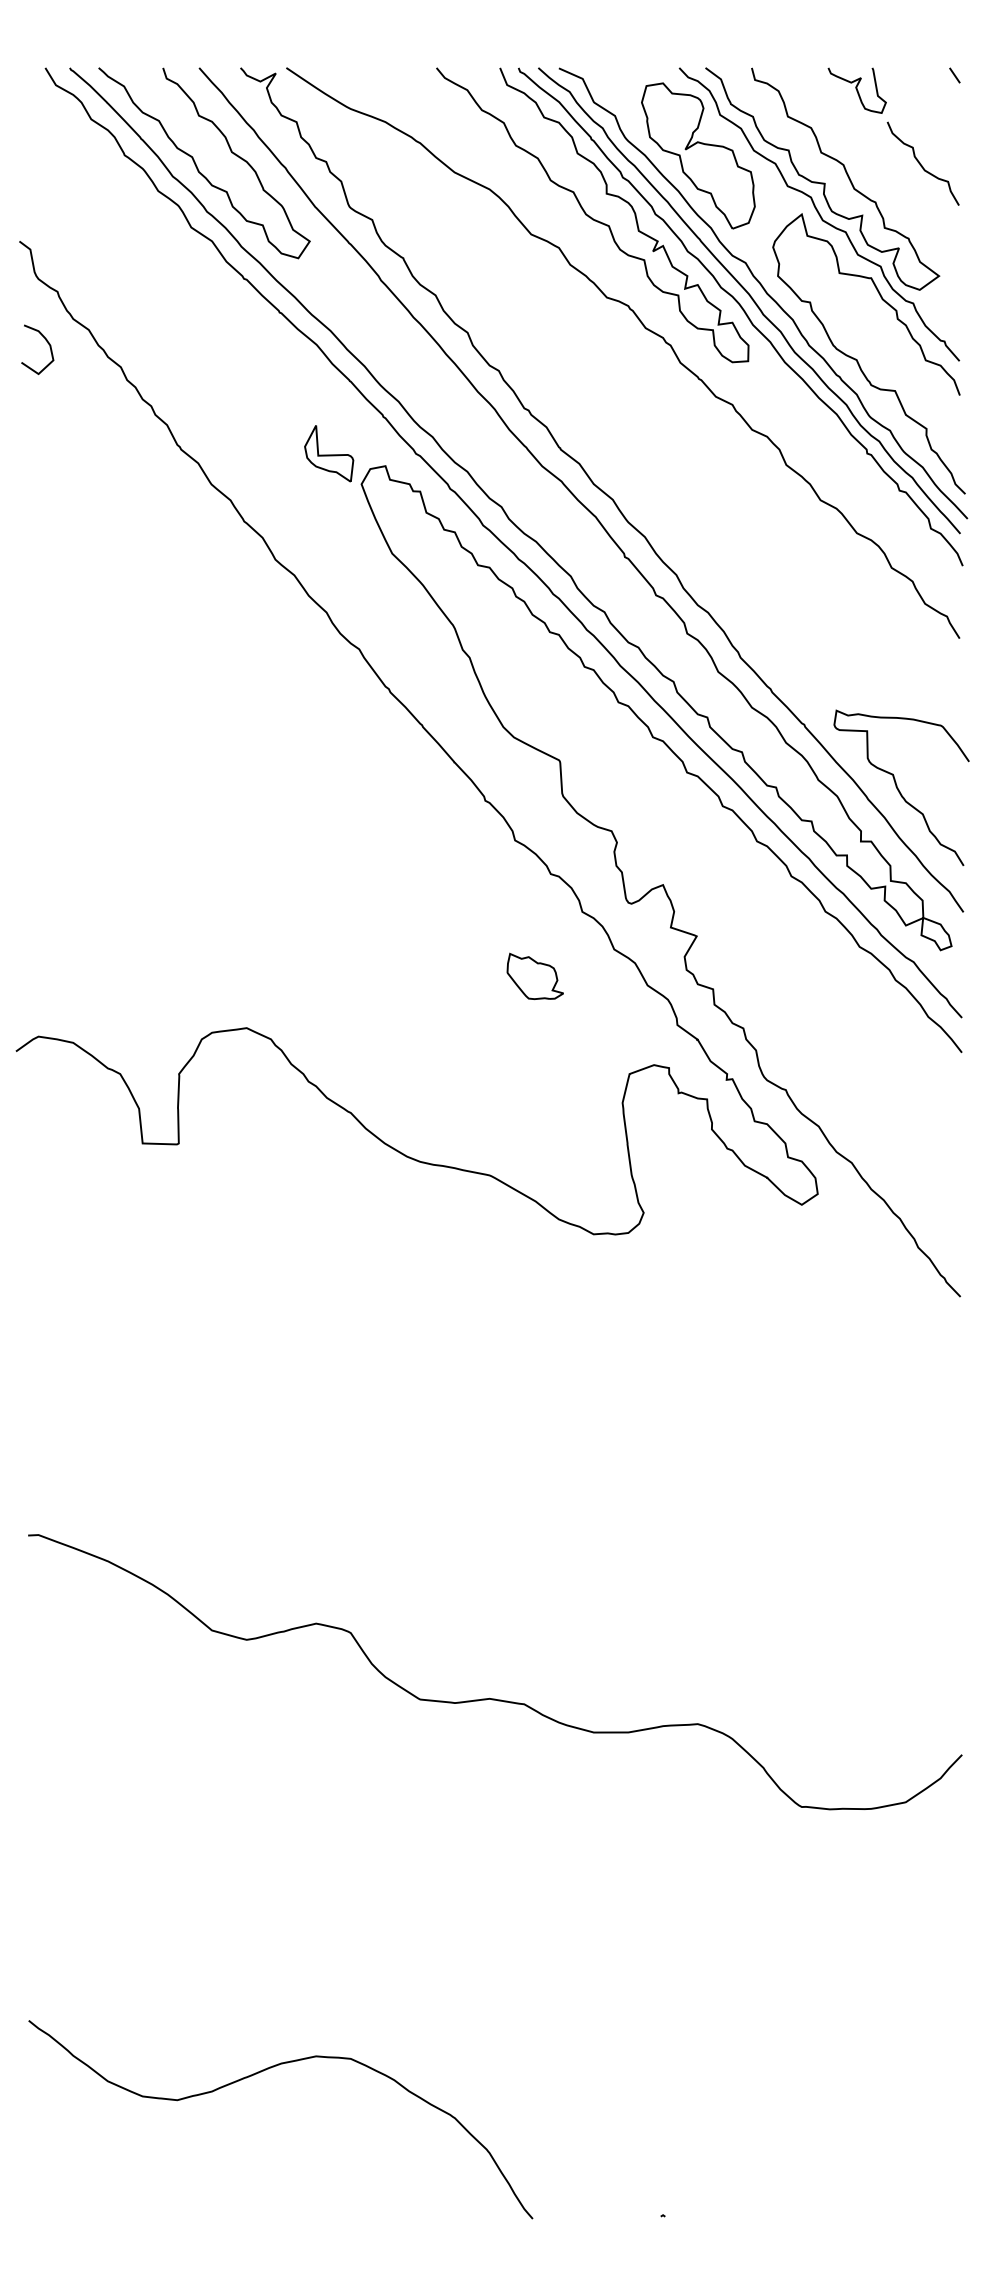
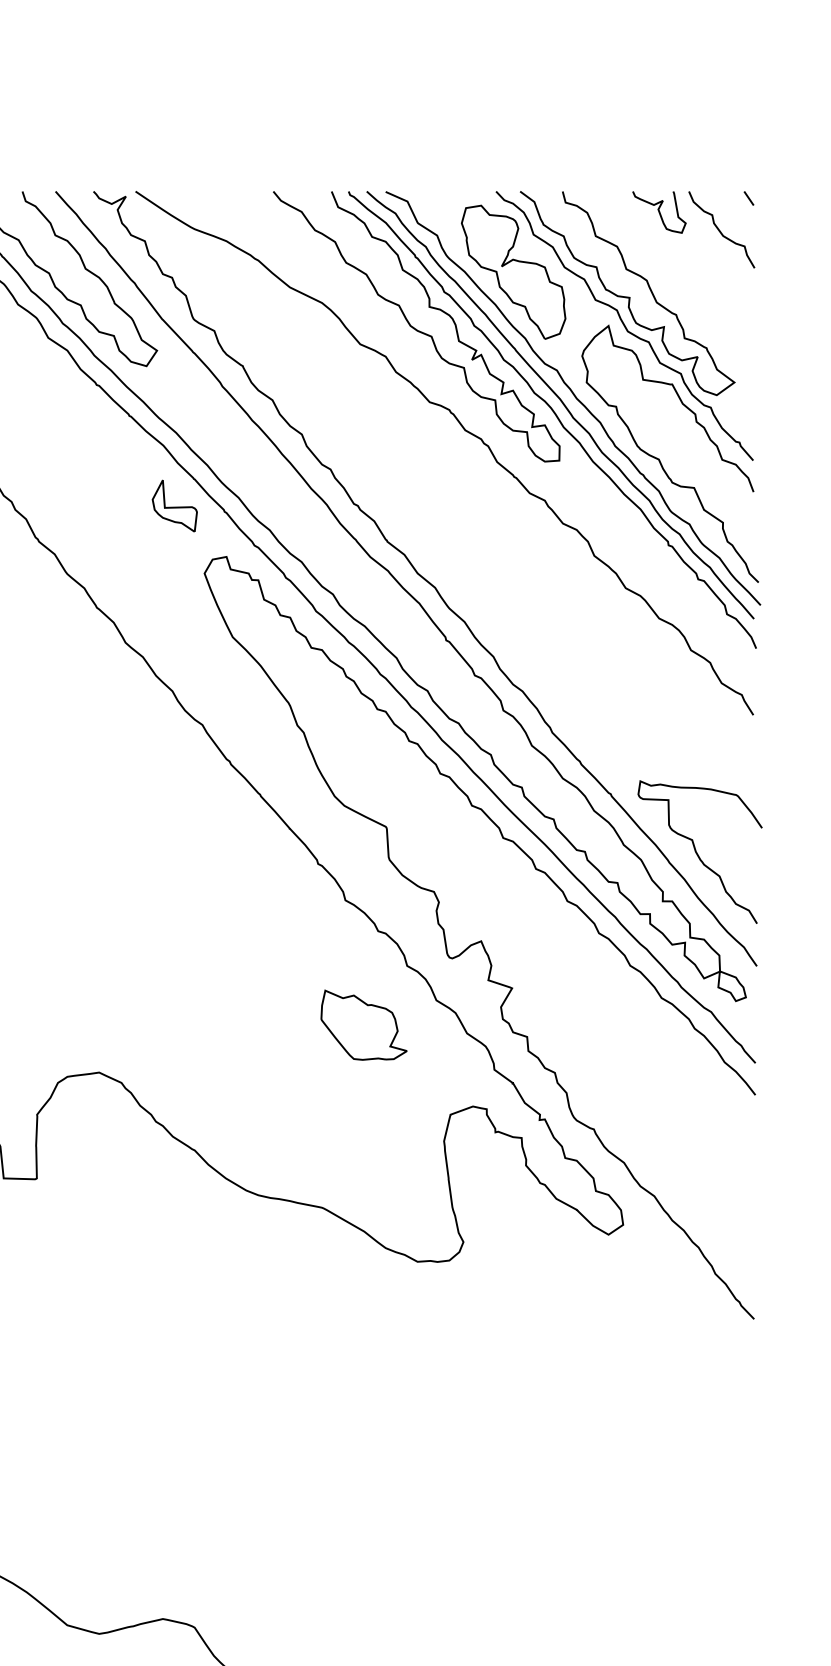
curve: (921, 164) -> (720, 230), moved
part: (329, 453) -> (175, 505), moved
part: (535, 976) -> (364, 1025), size x1.67

